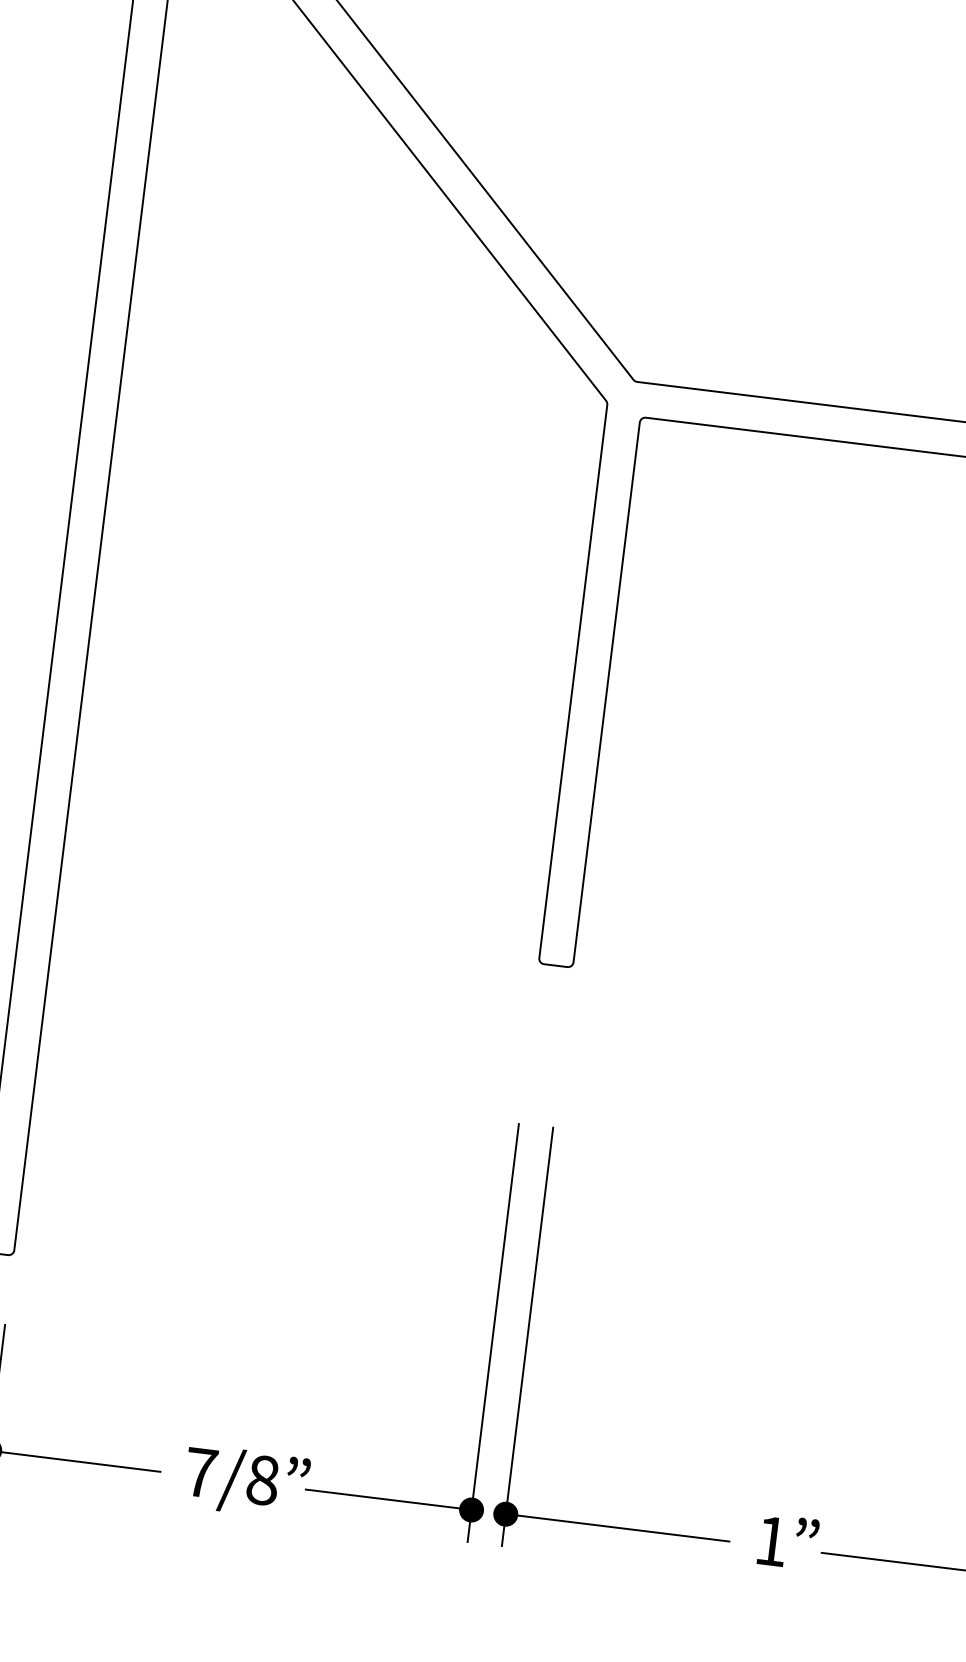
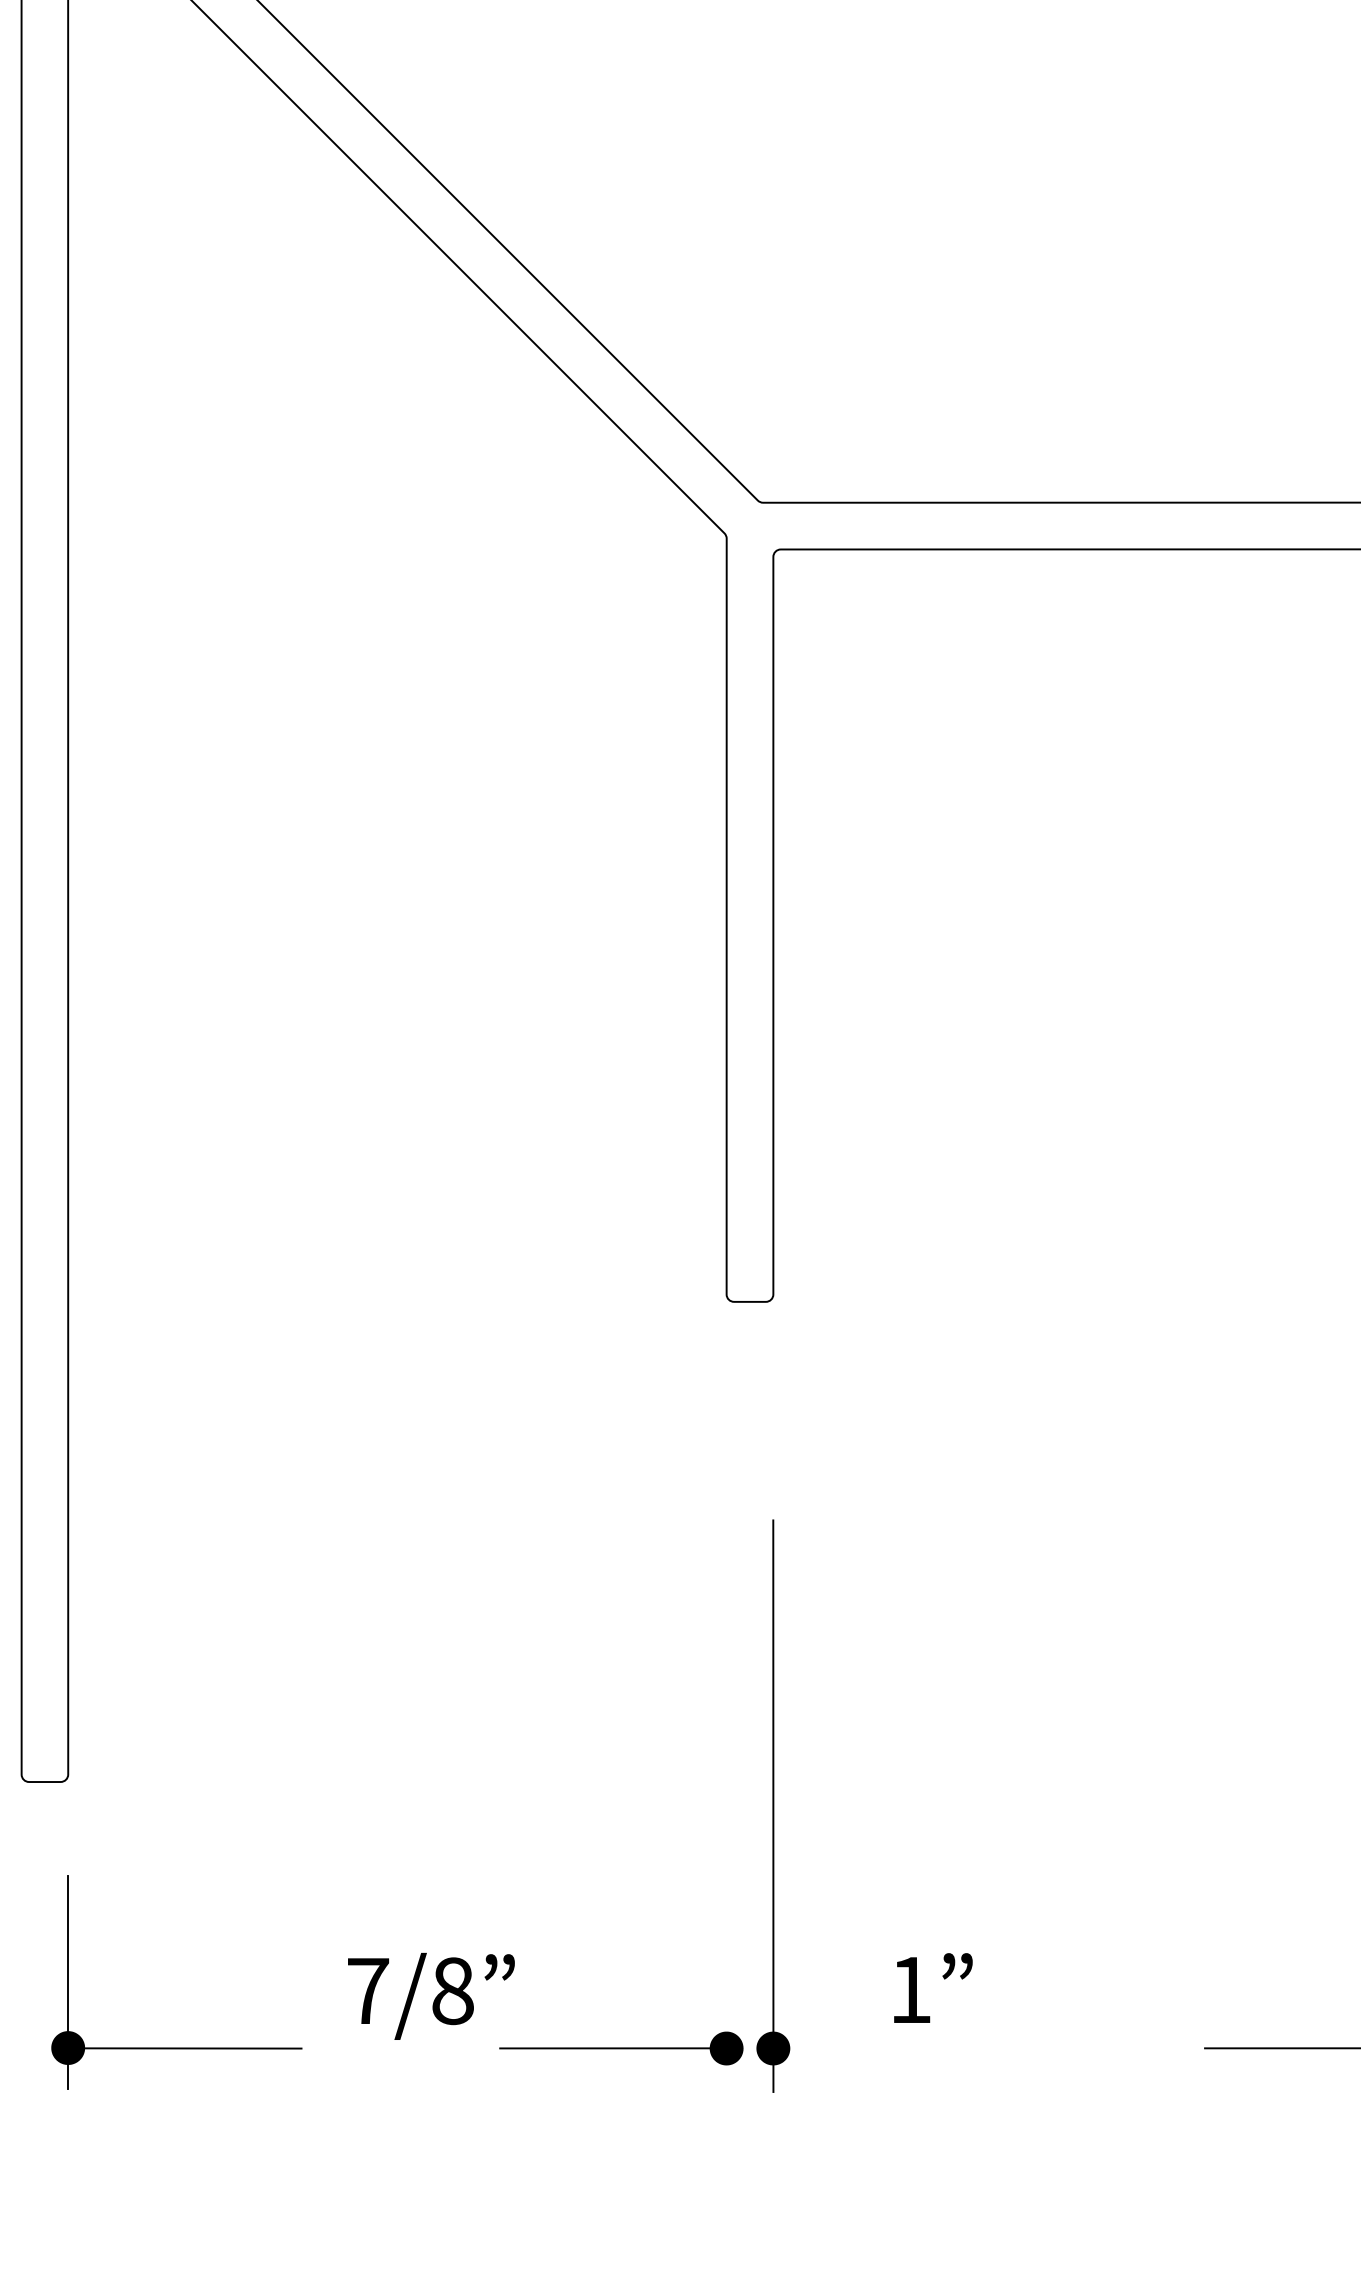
line: (493, 1332) -> (726, 1806), removed
text: (246, 1482) -> (431, 1996), moved
line: (617, 1527) -> (925, 2048), removed
text: (788, 1541) -> (933, 1987), moved

